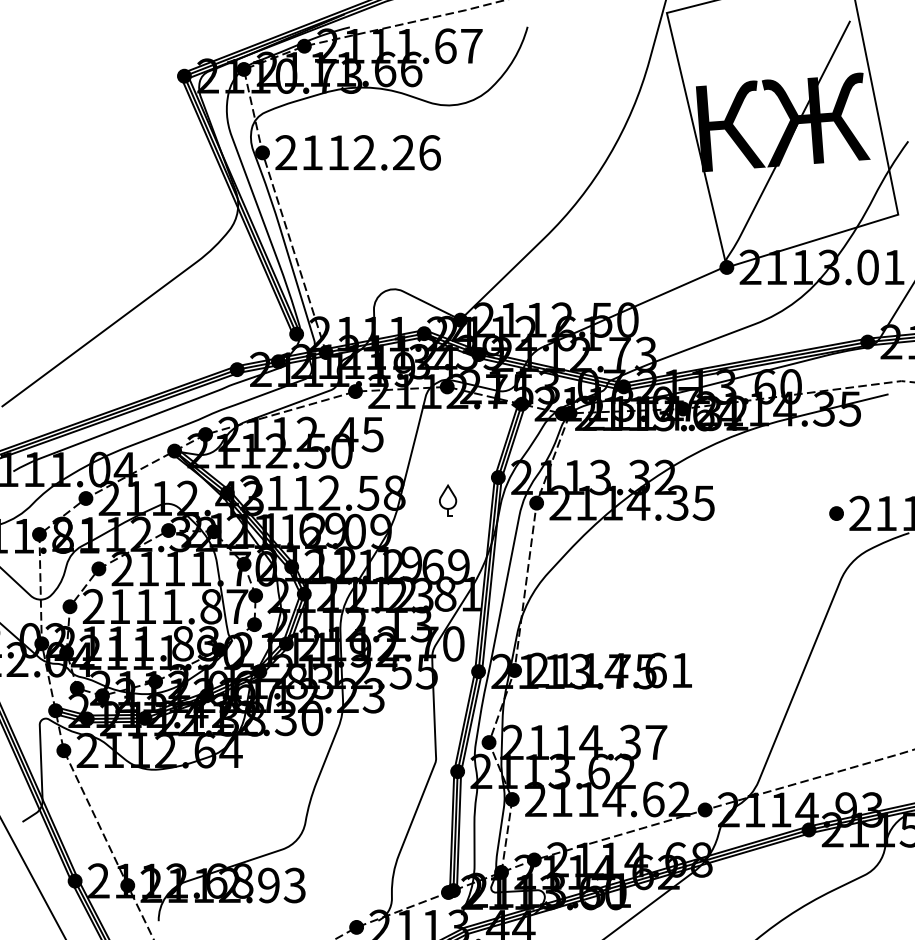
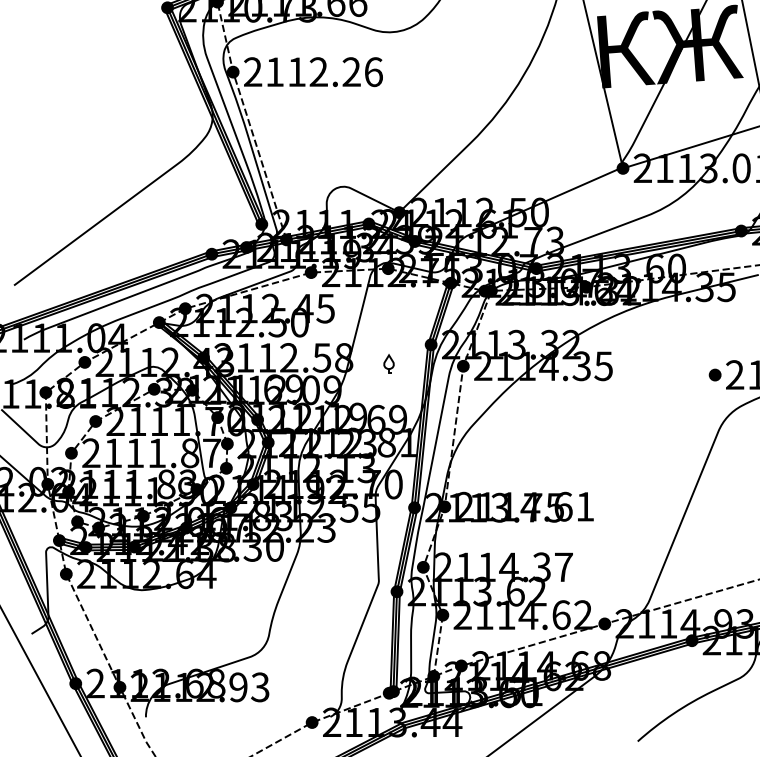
part: (448, 500) -> (389, 364), size x0.7

